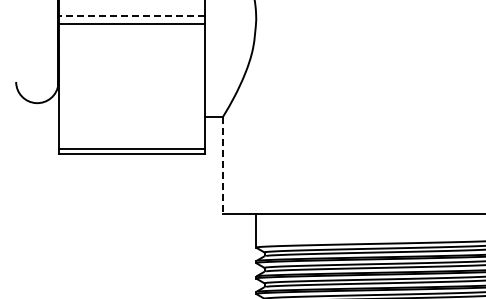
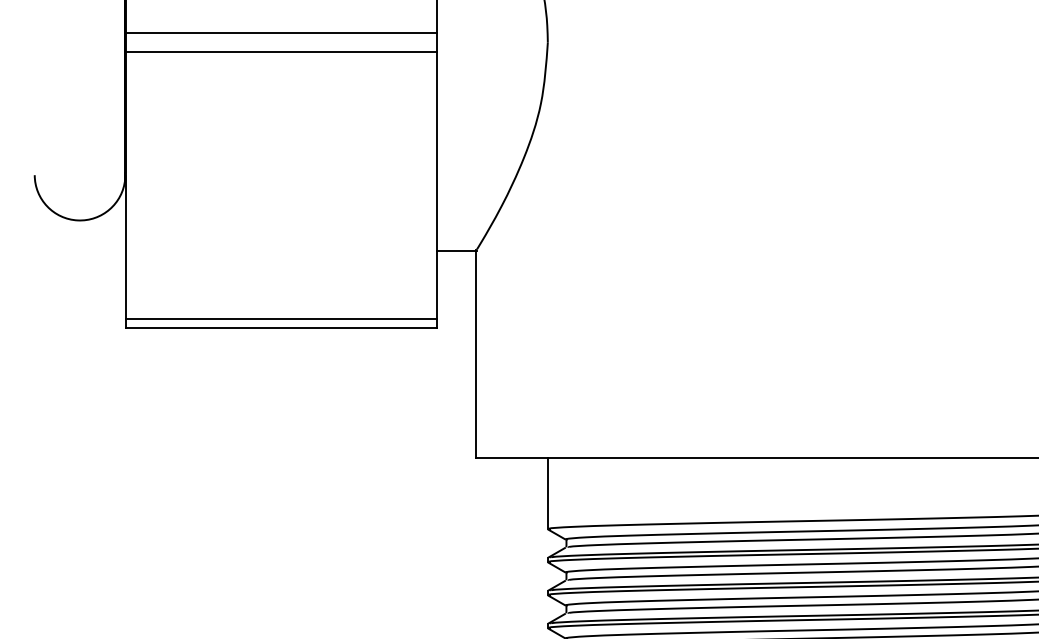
line: (131, 15) -> (281, 33), dashed -> solid
line: (222, 165) -> (475, 353), dashed -> solid

